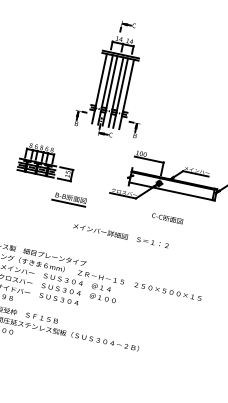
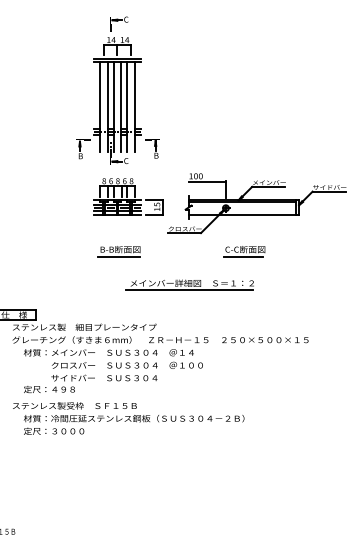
part: (115, 79) -> (117, 90), moved
part: (47, 161) -> (128, 196), moved
line: (164, 223) -> (243, 256), added
line: (117, 240) -> (189, 290), added

